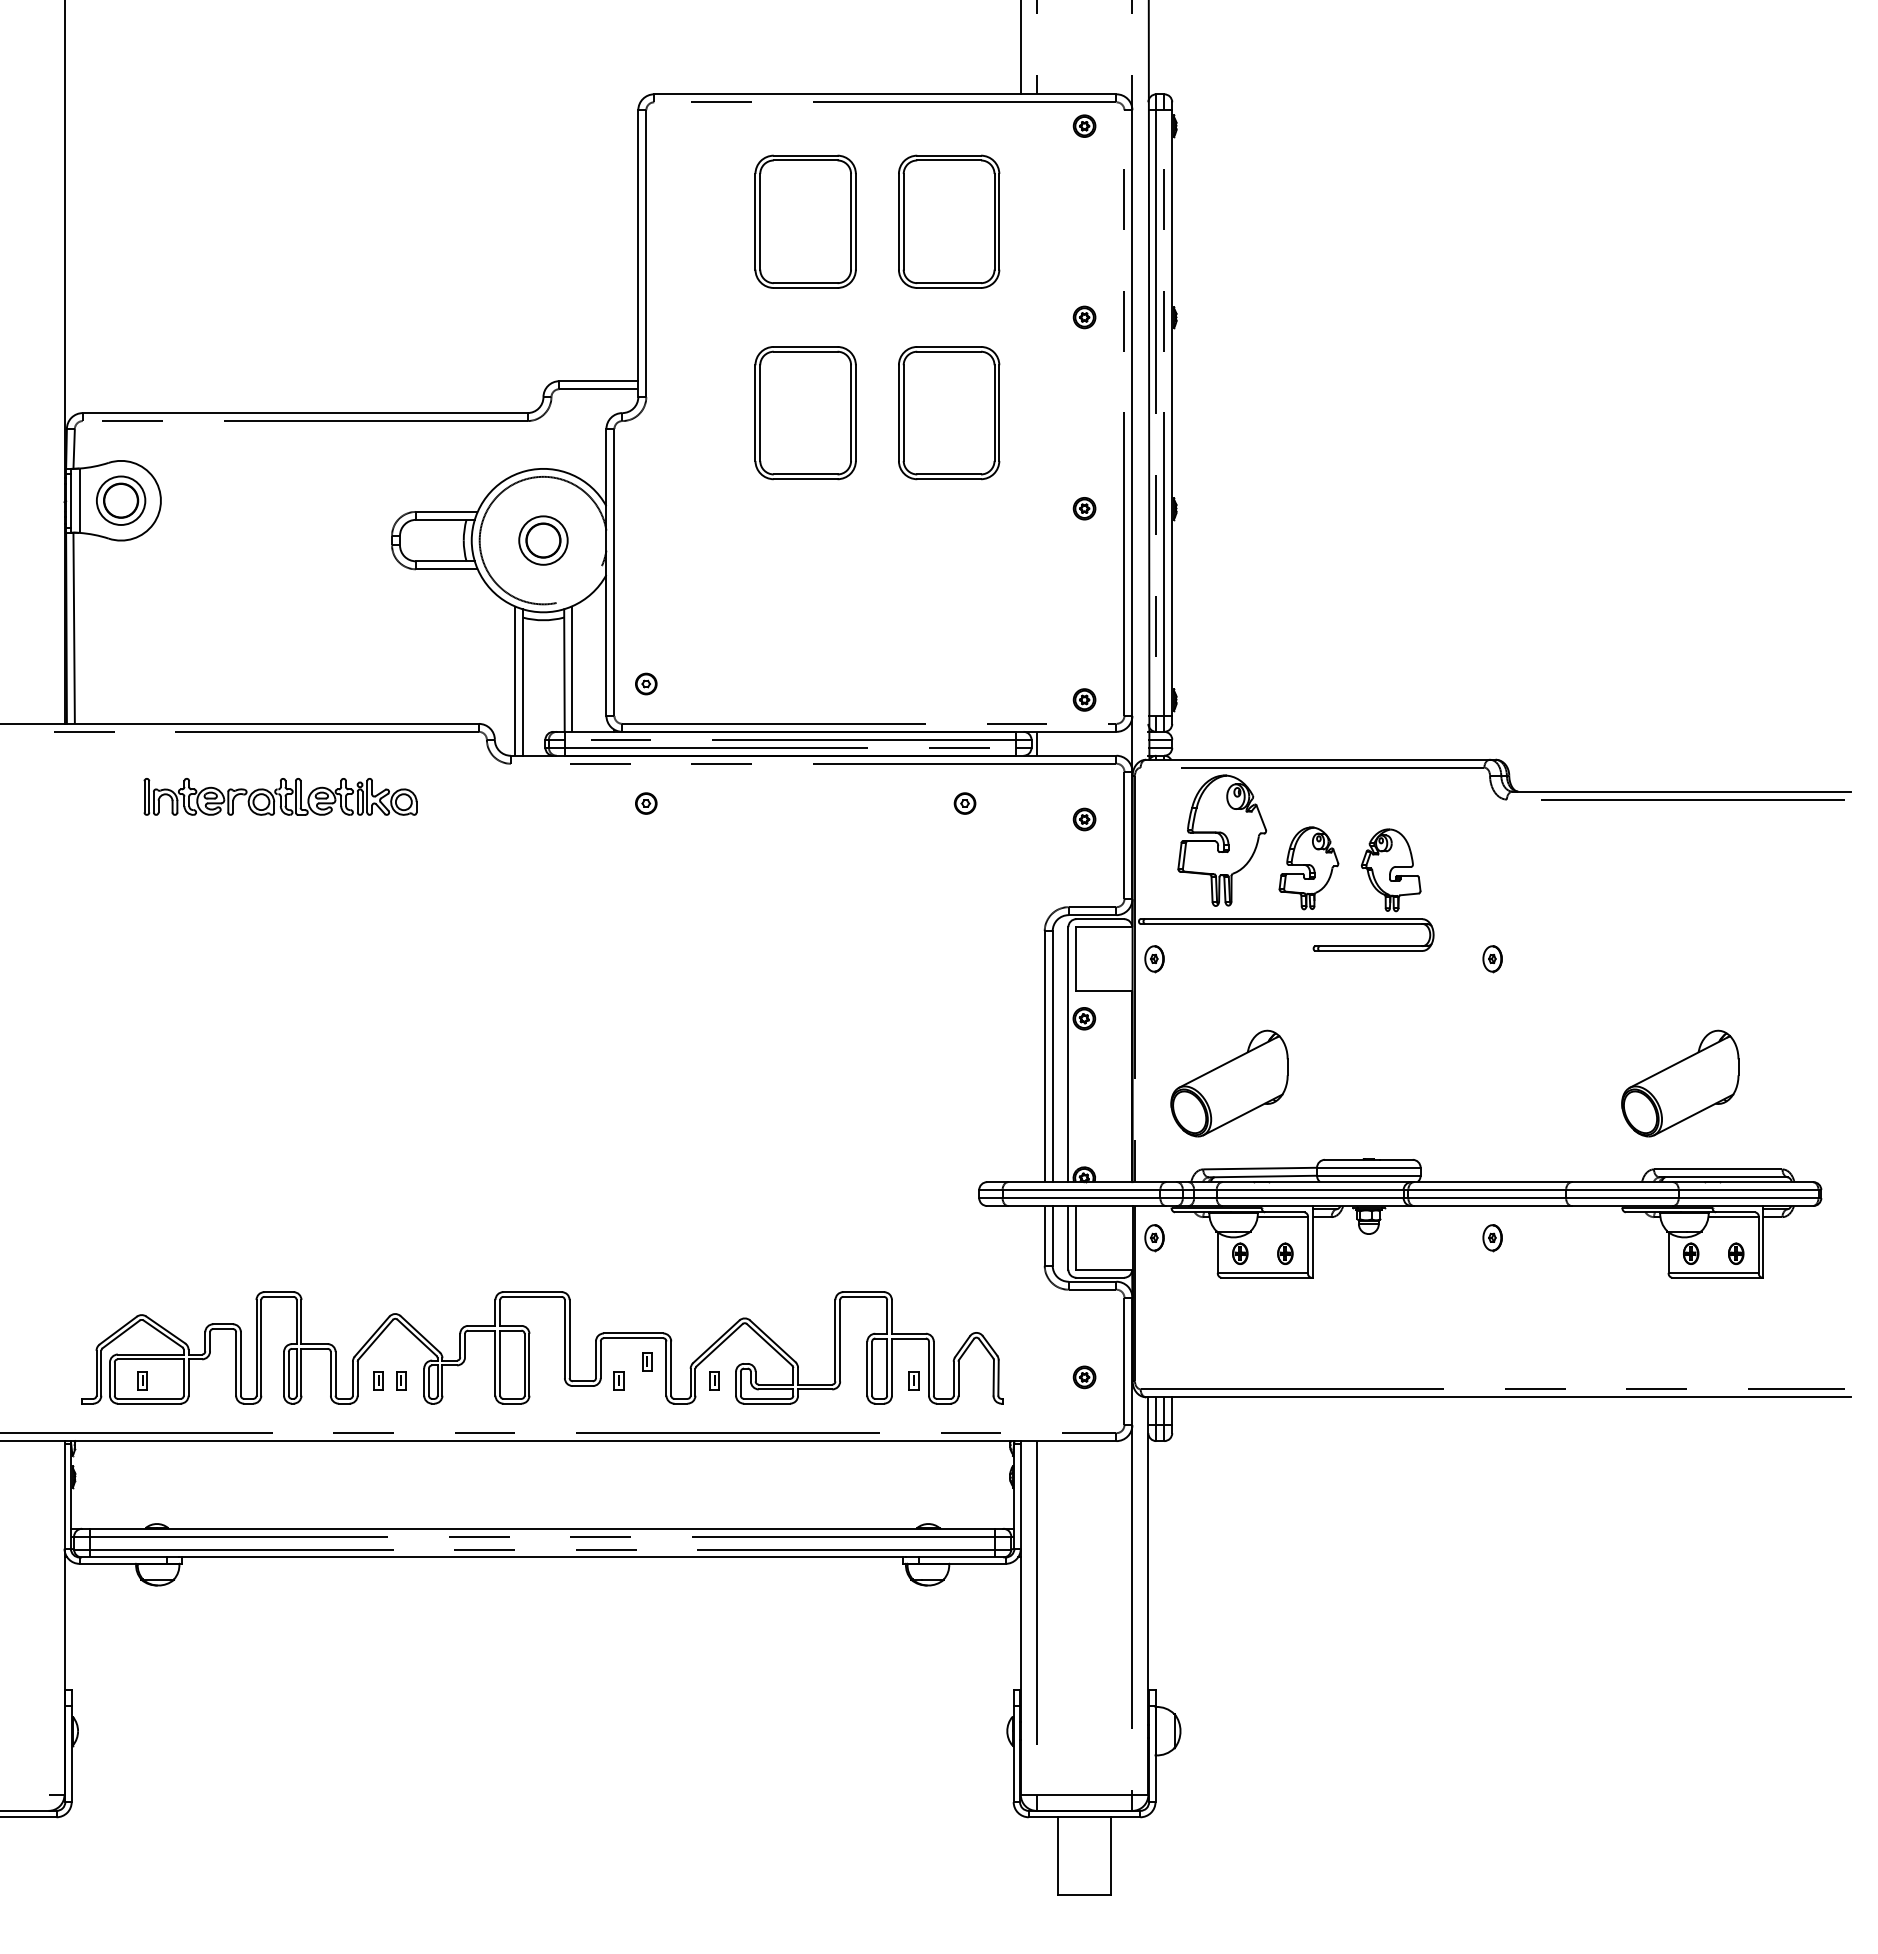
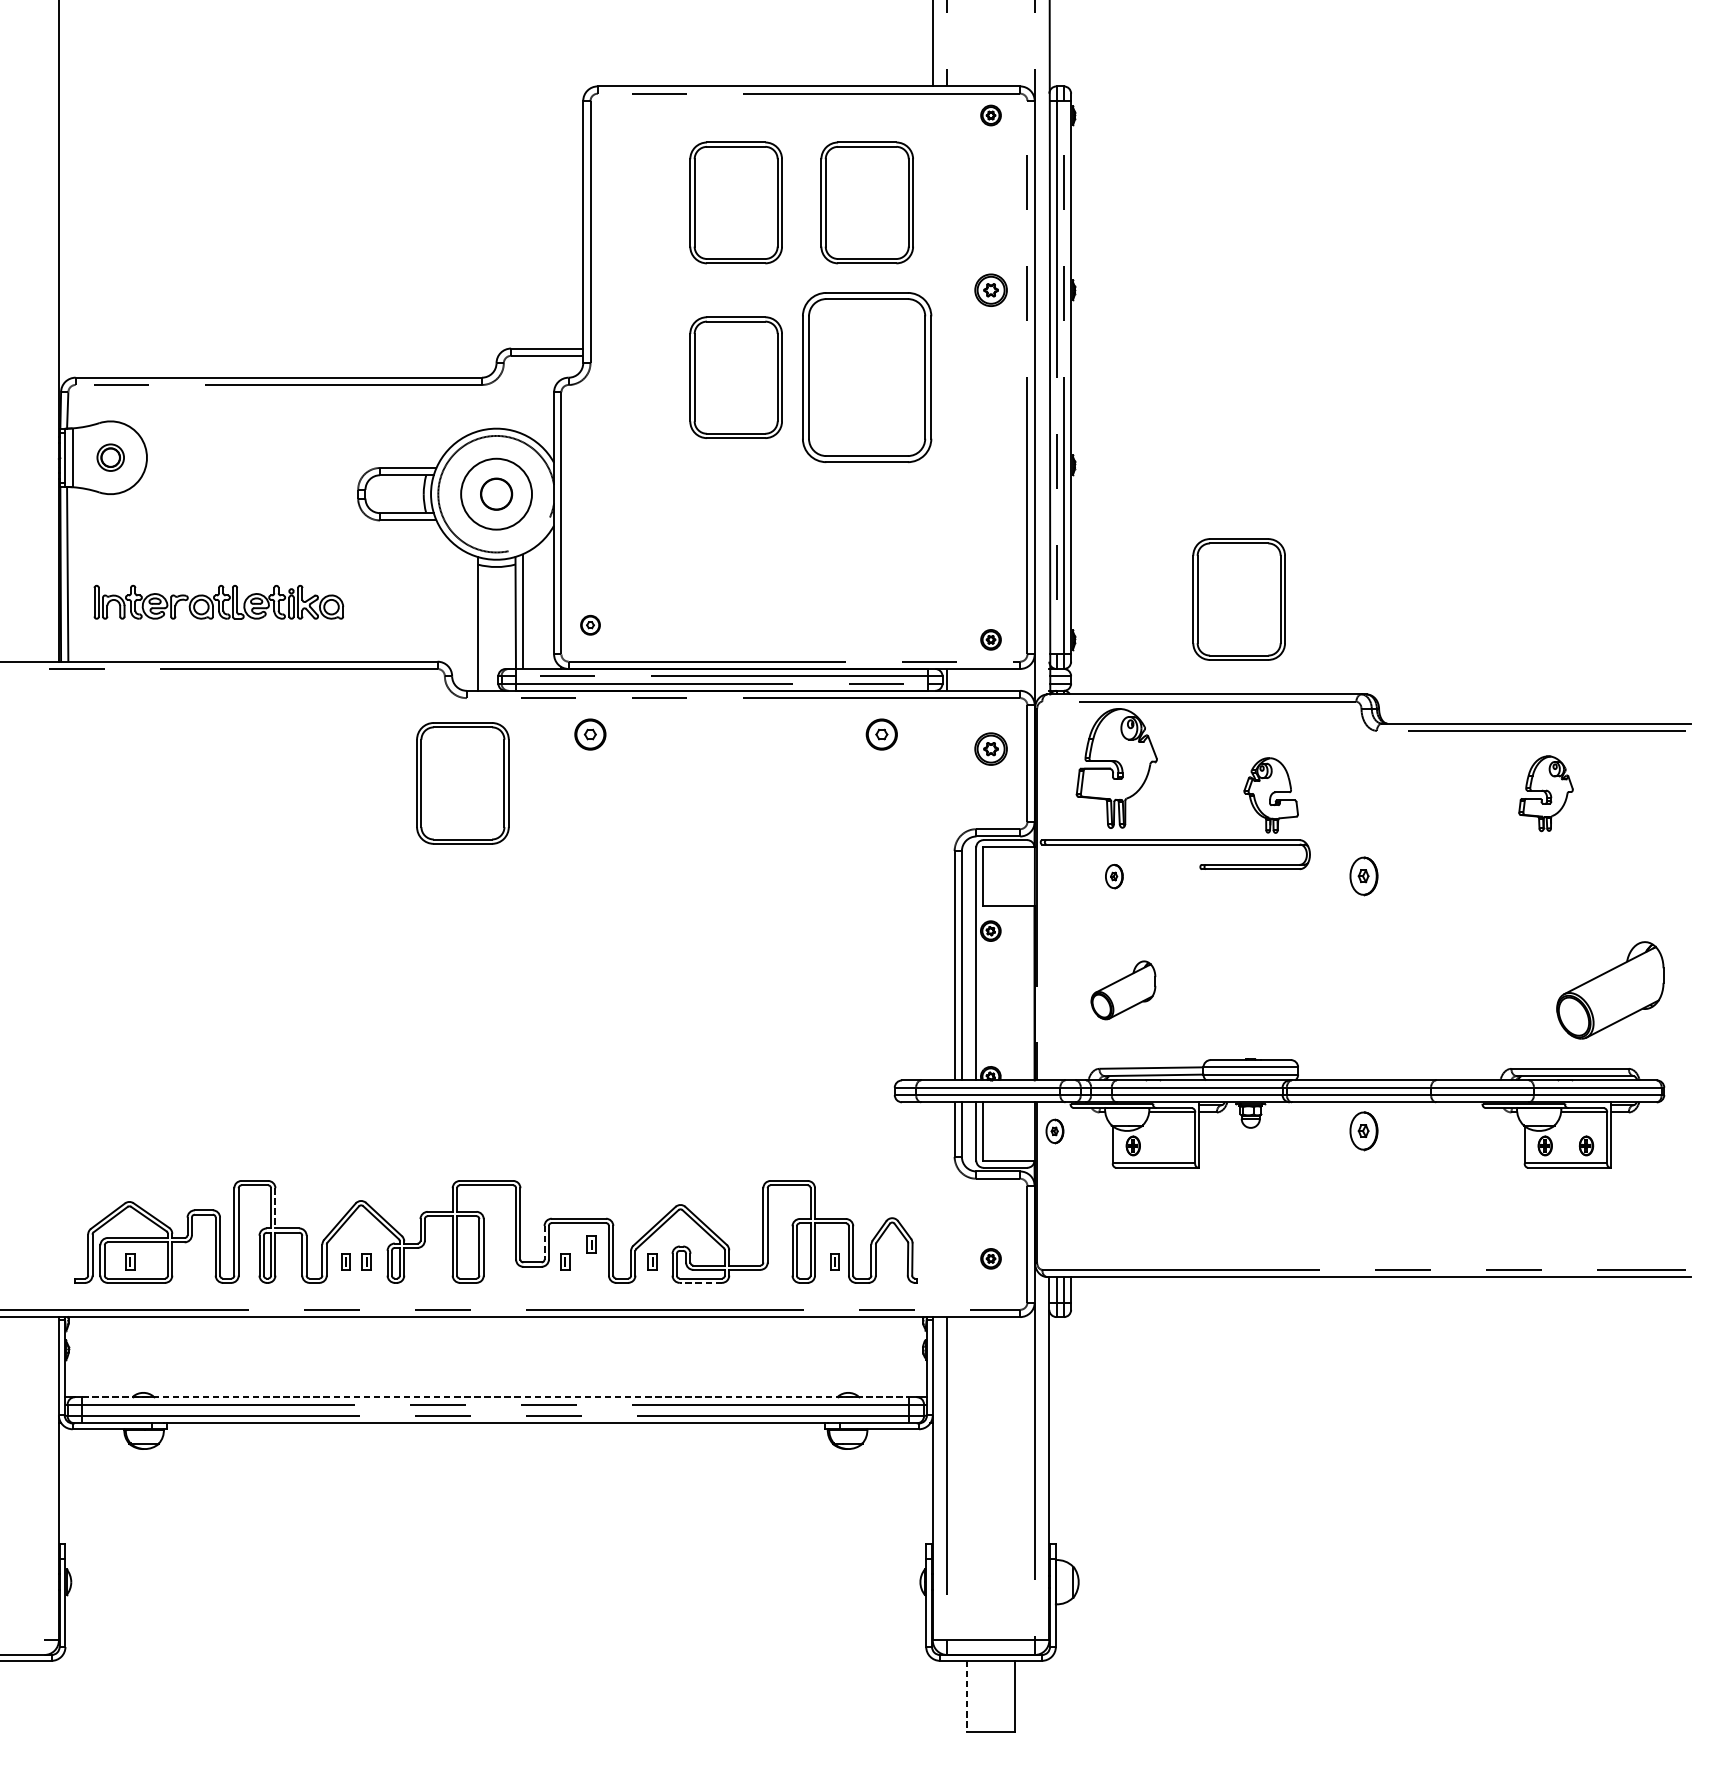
part: (1084, 317) -> (990, 290), size x1.6
part: (949, 413) -> (867, 378), size x1.4
part: (121, 500) -> (110, 457), size x0.6
part: (1084, 508) -> (990, 464), removed
circle: (543, 540) -> (496, 494), size x1.6
part: (1356, 655) -> (1239, 599), added
line: (514, 680) -> (470, 622), removed
part: (280, 796) -> (218, 601), moved
part: (646, 803) -> (590, 734), size x1.6
part: (964, 803) -> (881, 734), size x1.6
part: (1084, 819) -> (990, 749), size x1.6
part: (506, 857) -> (462, 783), added
part: (1308, 868) -> (1545, 793), moved
part: (1154, 959) -> (1114, 877), moved
part: (1492, 959) -> (1363, 877), size x1.6
part: (1229, 1083) -> (1123, 990), size x0.6
part: (1680, 1083) -> (1610, 990), moved
part: (1492, 1238) -> (1363, 1131), size x1.6
part: (1285, 1253) -> (1174, 1145), removed
line: (301, 1322) -> (275, 1208), solid -> dashed
line: (595, 1360) -> (544, 1243), solid -> dashed
line: (766, 1403) -> (700, 1282), solid -> dashed
line: (542, 1528) -> (495, 1396), solid -> dashed
line: (1057, 1856) -> (966, 1696), solid -> dashed

